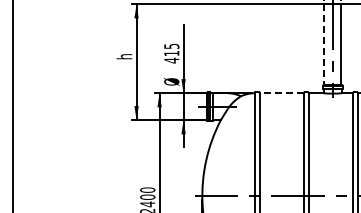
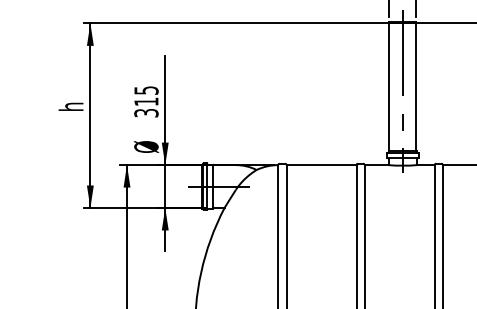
line: (324, 45) -> (389, 89), dashed -> solid
text: (171, 60) -> (145, 112), 415 -> 315
line: (281, 93) -> (321, 165), dashed -> solid

